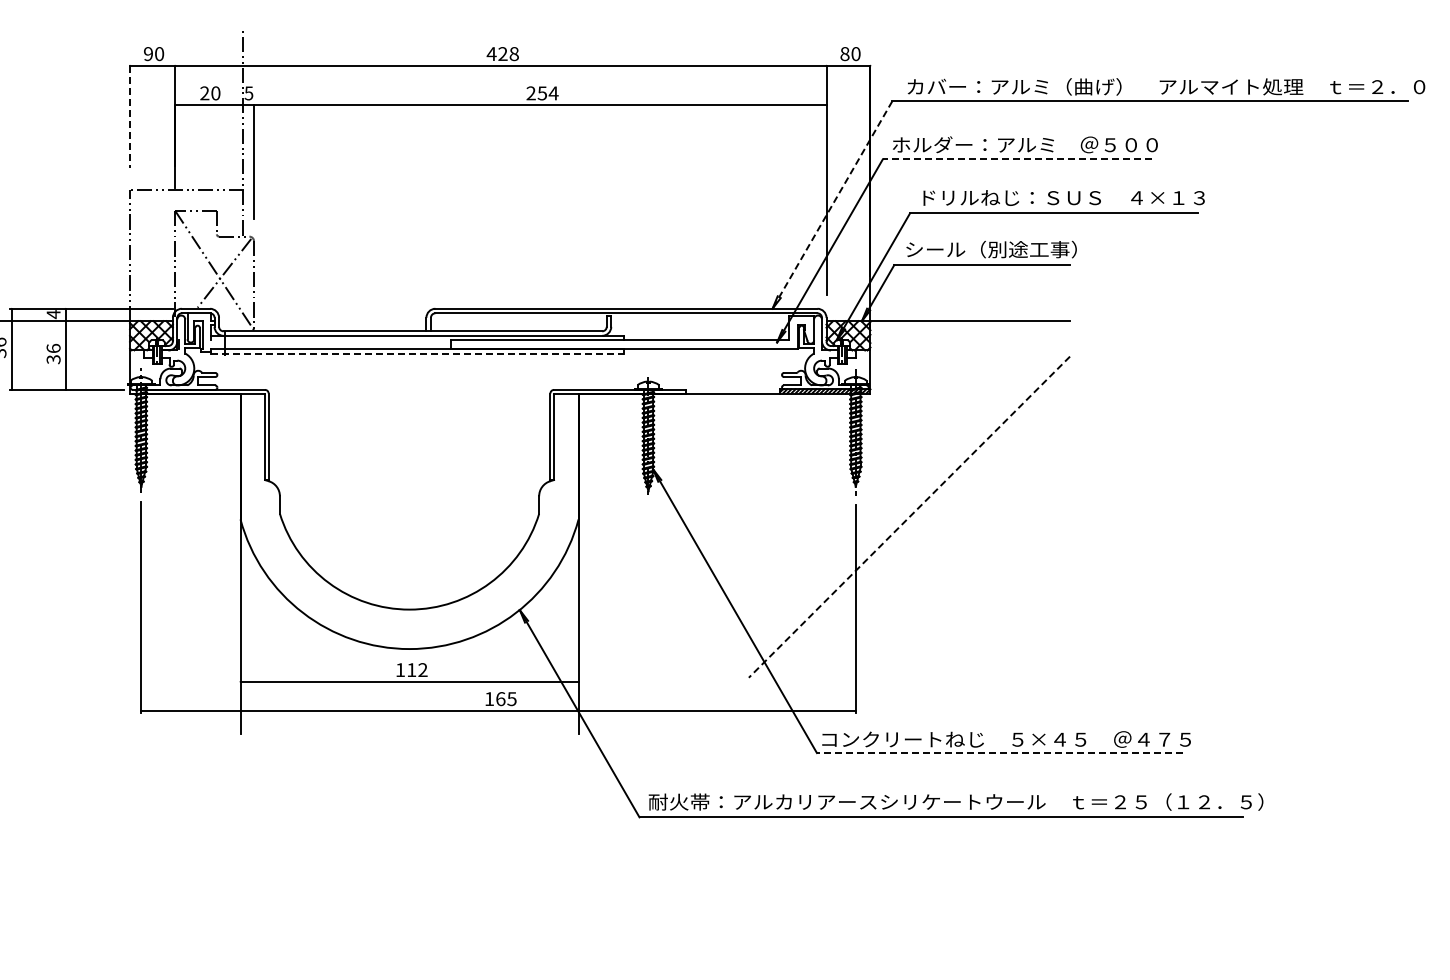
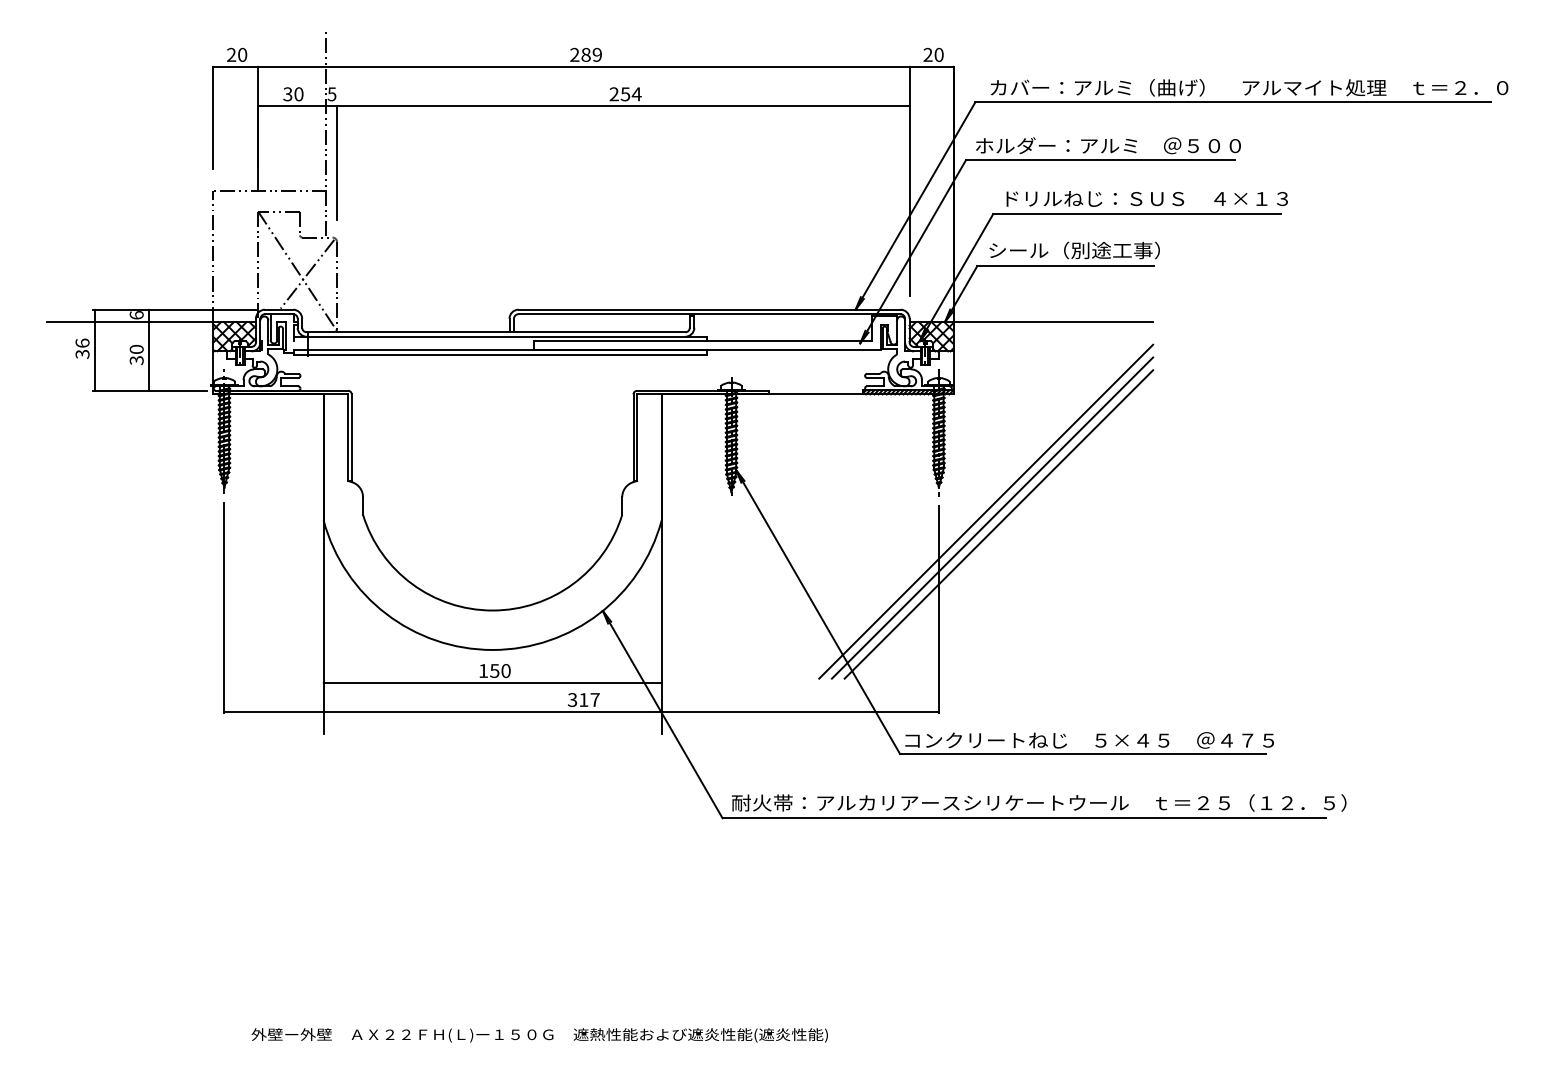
text: (148, 53) -> (231, 54), 90 -> 20
text: (502, 53) -> (585, 54), 428 -> 289
text: (844, 53) -> (927, 54), 80 -> 20
text: (204, 93) -> (287, 94), 20 -> 30
line: (130, 117) -> (213, 118), dashed -> solid
line: (1017, 159) -> (1100, 160), dashed -> solid
line: (832, 204) -> (915, 205), dashed -> solid
text: (53, 314) -> (136, 315), 4 -> 6
text: (53, 347) -> (136, 348), 36 -> 30
line: (418, 353) -> (501, 354), dashed -> solid
line: (903, 510) -> (986, 511), added
line: (909, 517) -> (992, 518), dashed -> solid
line: (915, 523) -> (998, 524), added
text: (417, 670) -> (500, 671), 112 -> 150
text: (500, 699) -> (583, 700), 165 -> 317
line: (999, 752) -> (1082, 753), dashed -> solid

